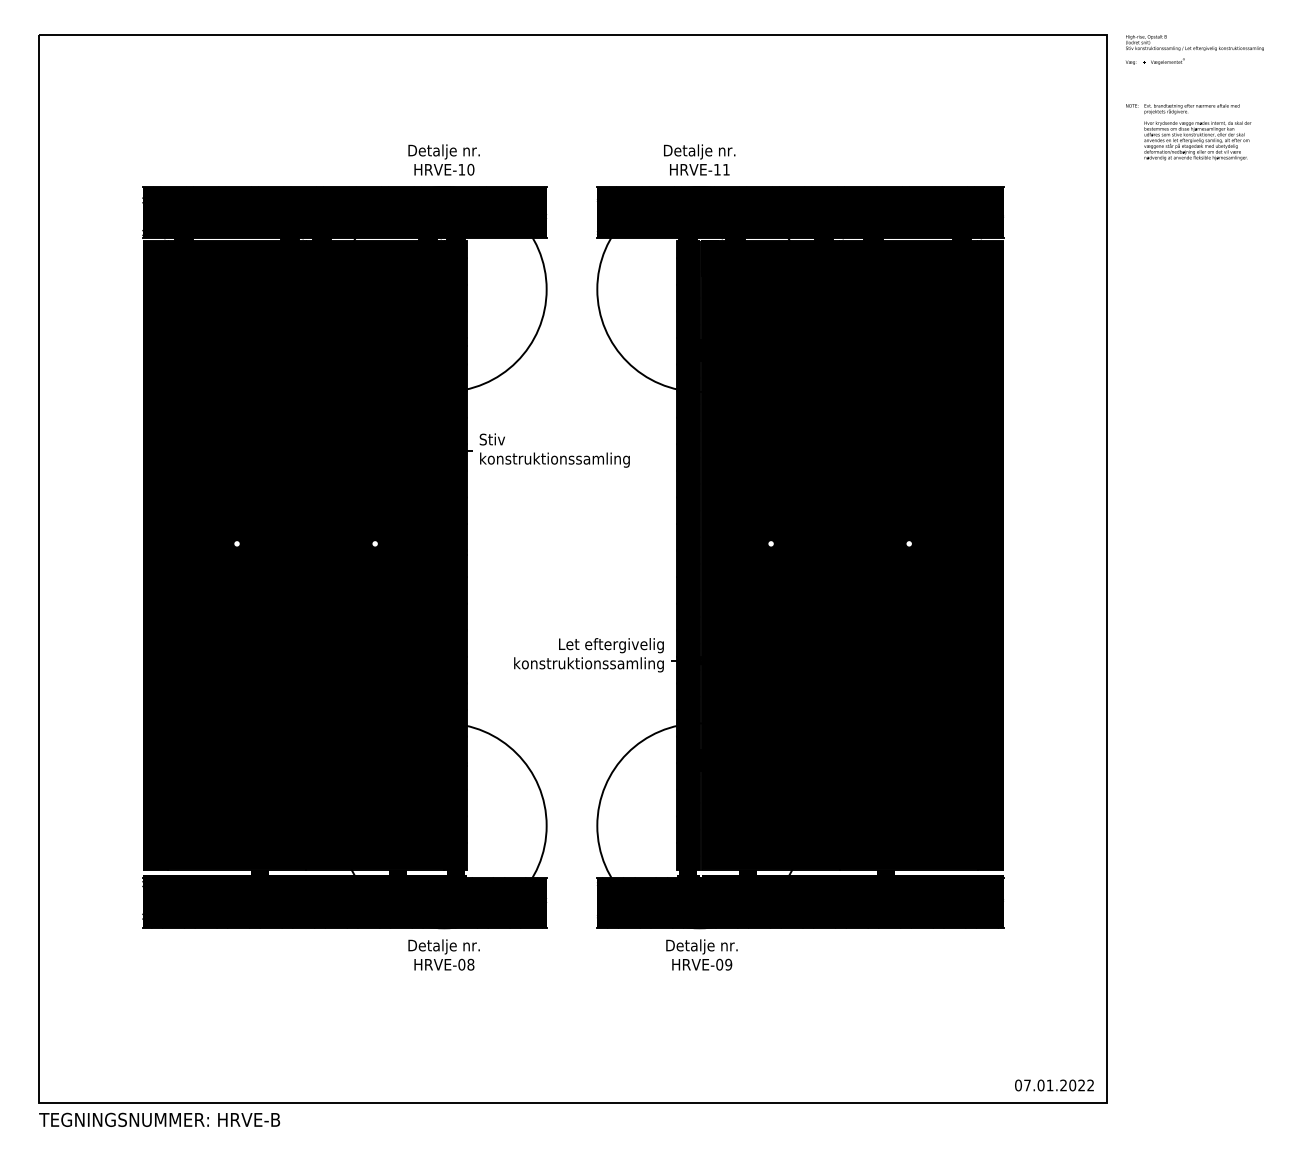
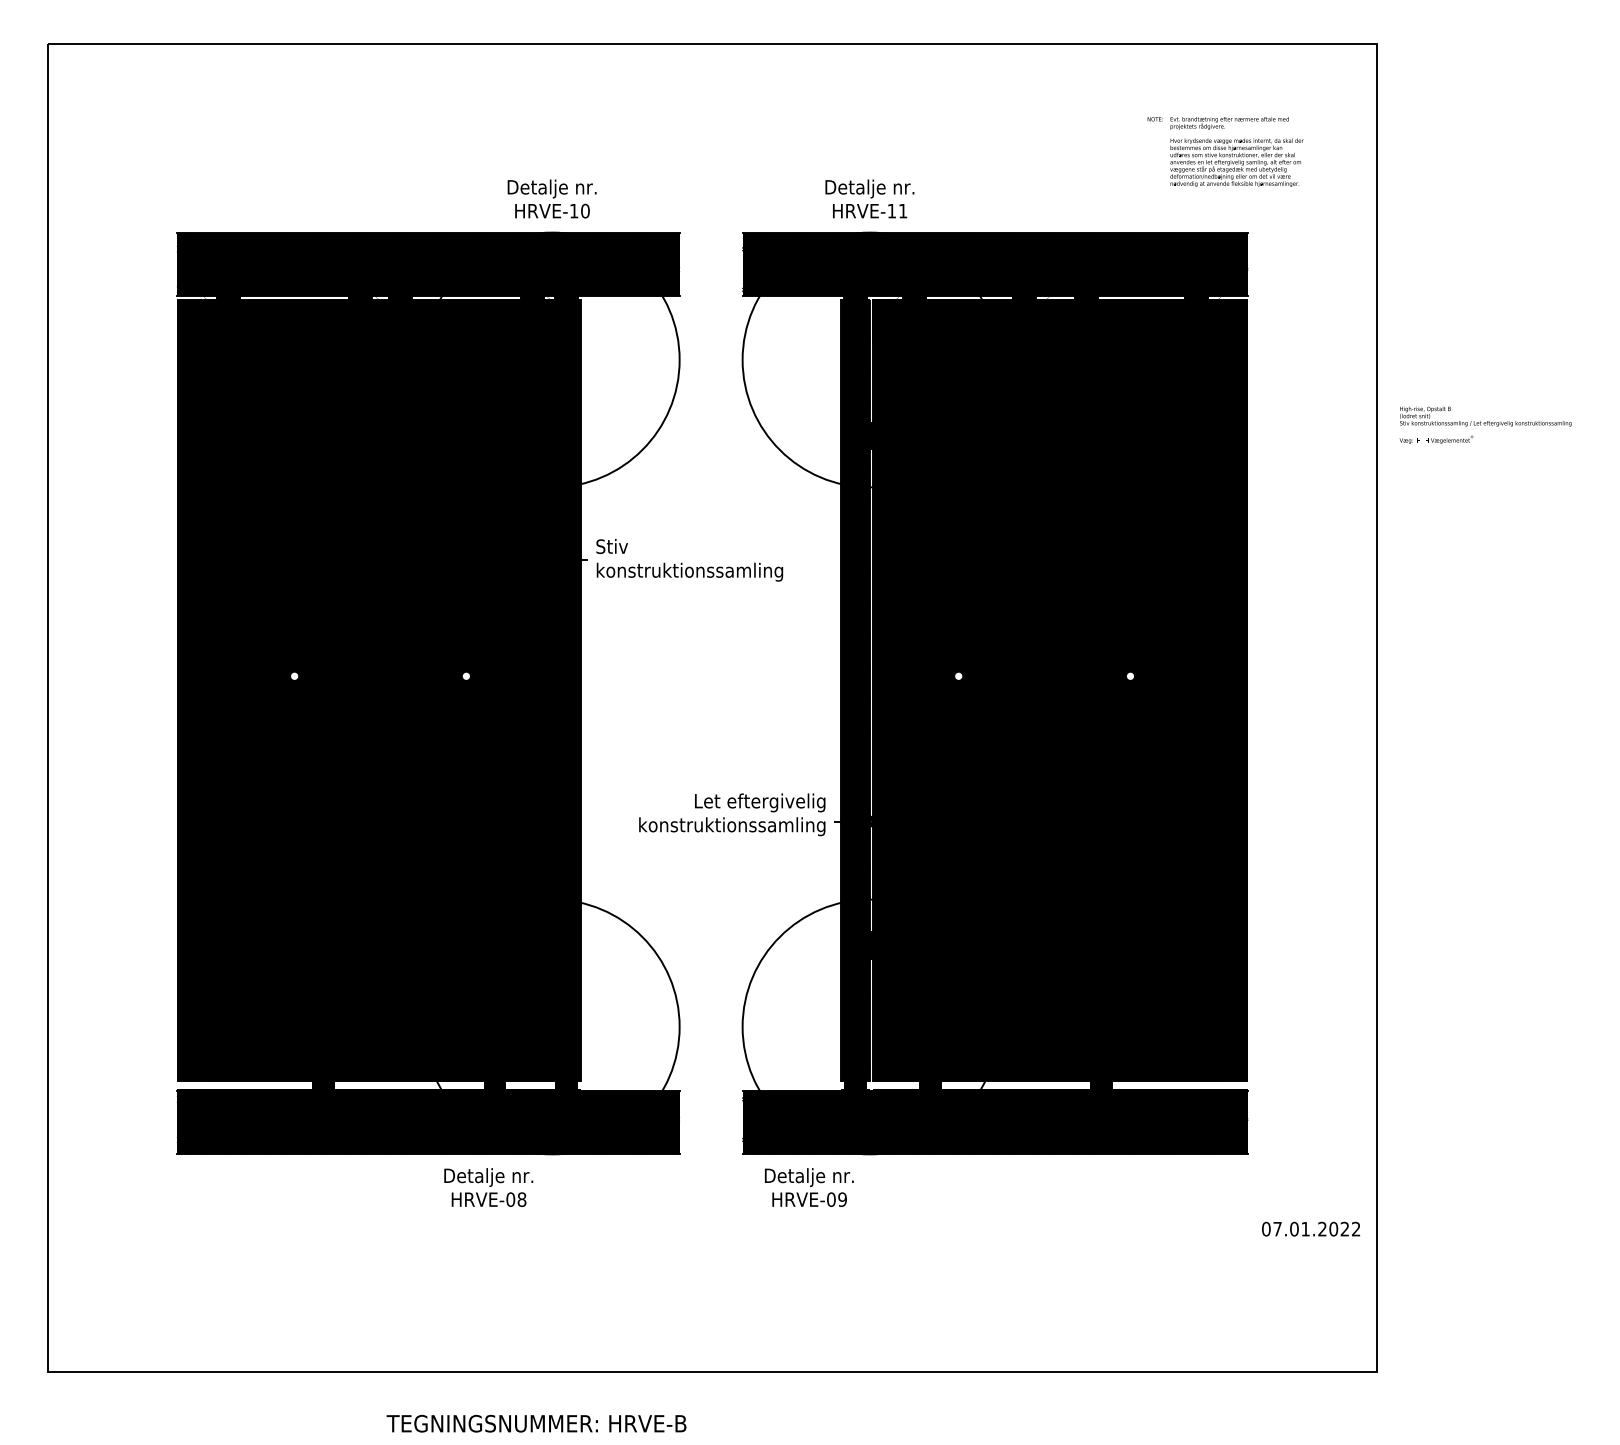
text: (1194, 49) -> (1485, 424), moved
text: (1188, 132) -> (1225, 152), moved
text: (443, 954) -> (487, 1186), moved
text: (701, 954) -> (808, 1186), moved
text: (1054, 1085) -> (1311, 1229), moved
text: (159, 1119) -> (536, 1423), moved

